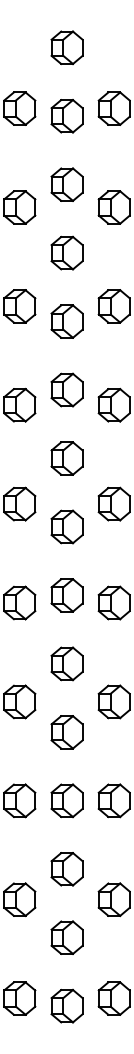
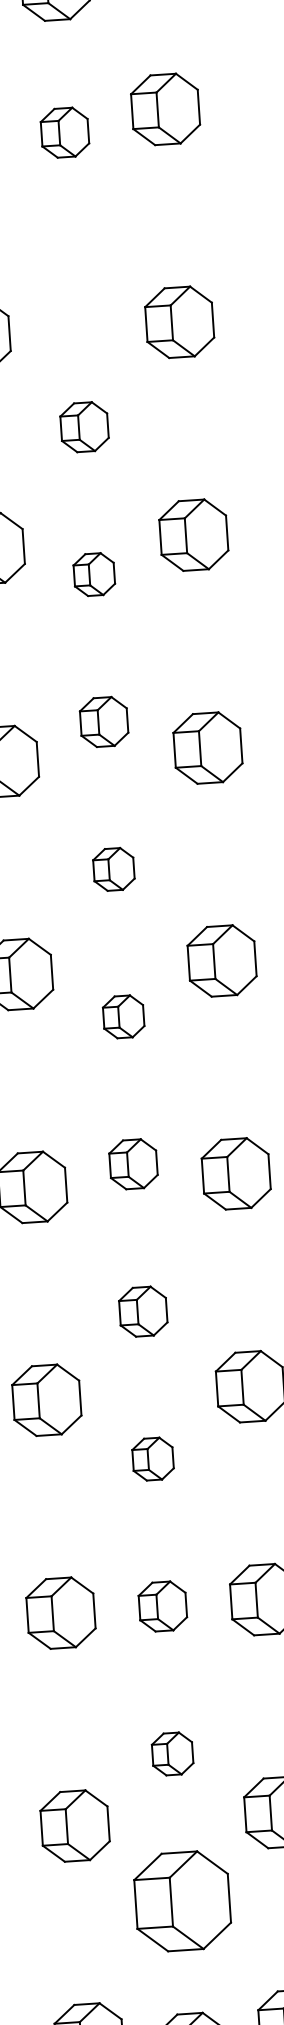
part: (66, 116) -> (63, 133), size x0.7
part: (66, 184) -> (73, 279), removed
part: (66, 252) -> (83, 425), size x0.7
part: (66, 321) -> (93, 574), size x0.6
part: (66, 389) -> (102, 720), size x0.7
part: (66, 458) -> (112, 869), size x0.6
part: (66, 526) -> (122, 1015), size x0.6
part: (66, 595) -> (132, 1164), size x0.7
part: (66, 663) -> (142, 1310), size x0.7
part: (66, 732) -> (151, 1459), size x0.6
part: (66, 800) -> (161, 1605), size x0.7
part: (66, 869) -> (171, 1754), size x0.6
part: (66, 937) -> (181, 1900), size x1.4

